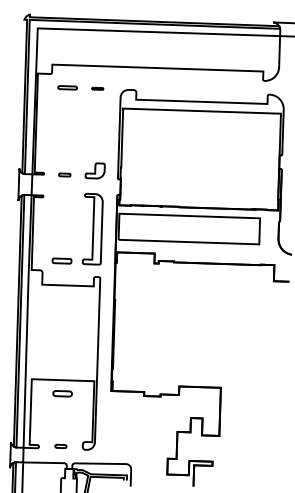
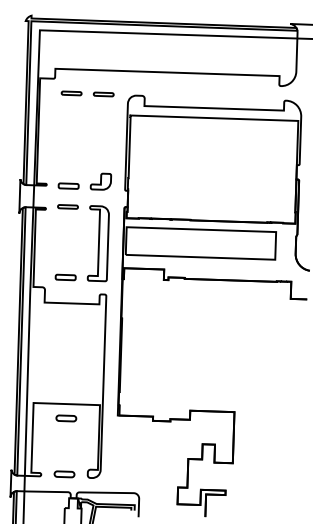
part: (97, 88) -> (103, 94), size x1.67
part: (64, 174) -> (68, 185), size x1.67
part: (63, 194) -> (67, 206), added
part: (60, 446) -> (64, 474), size x1.67

